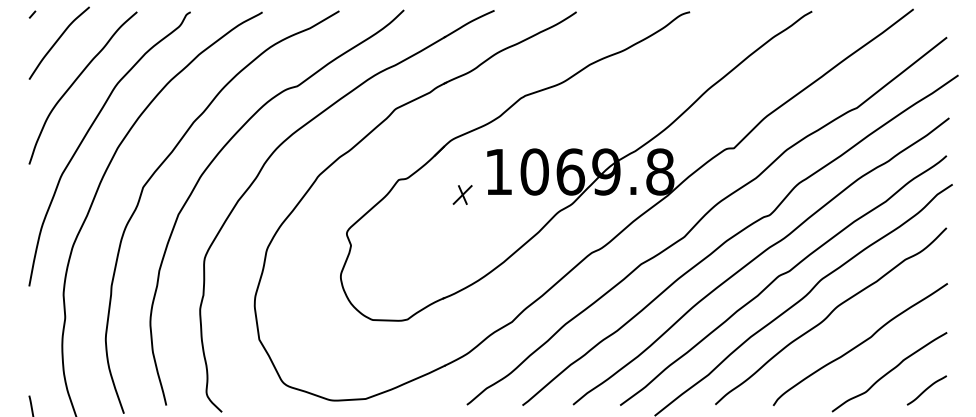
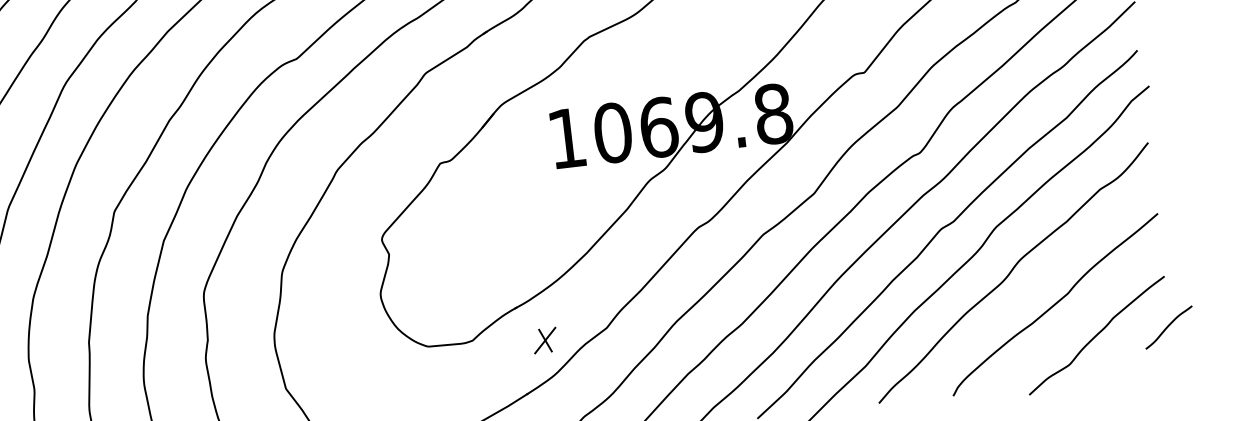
part: (462, 194) -> (544, 339), moved
curve: (926, 390) -> (1168, 327), moved

